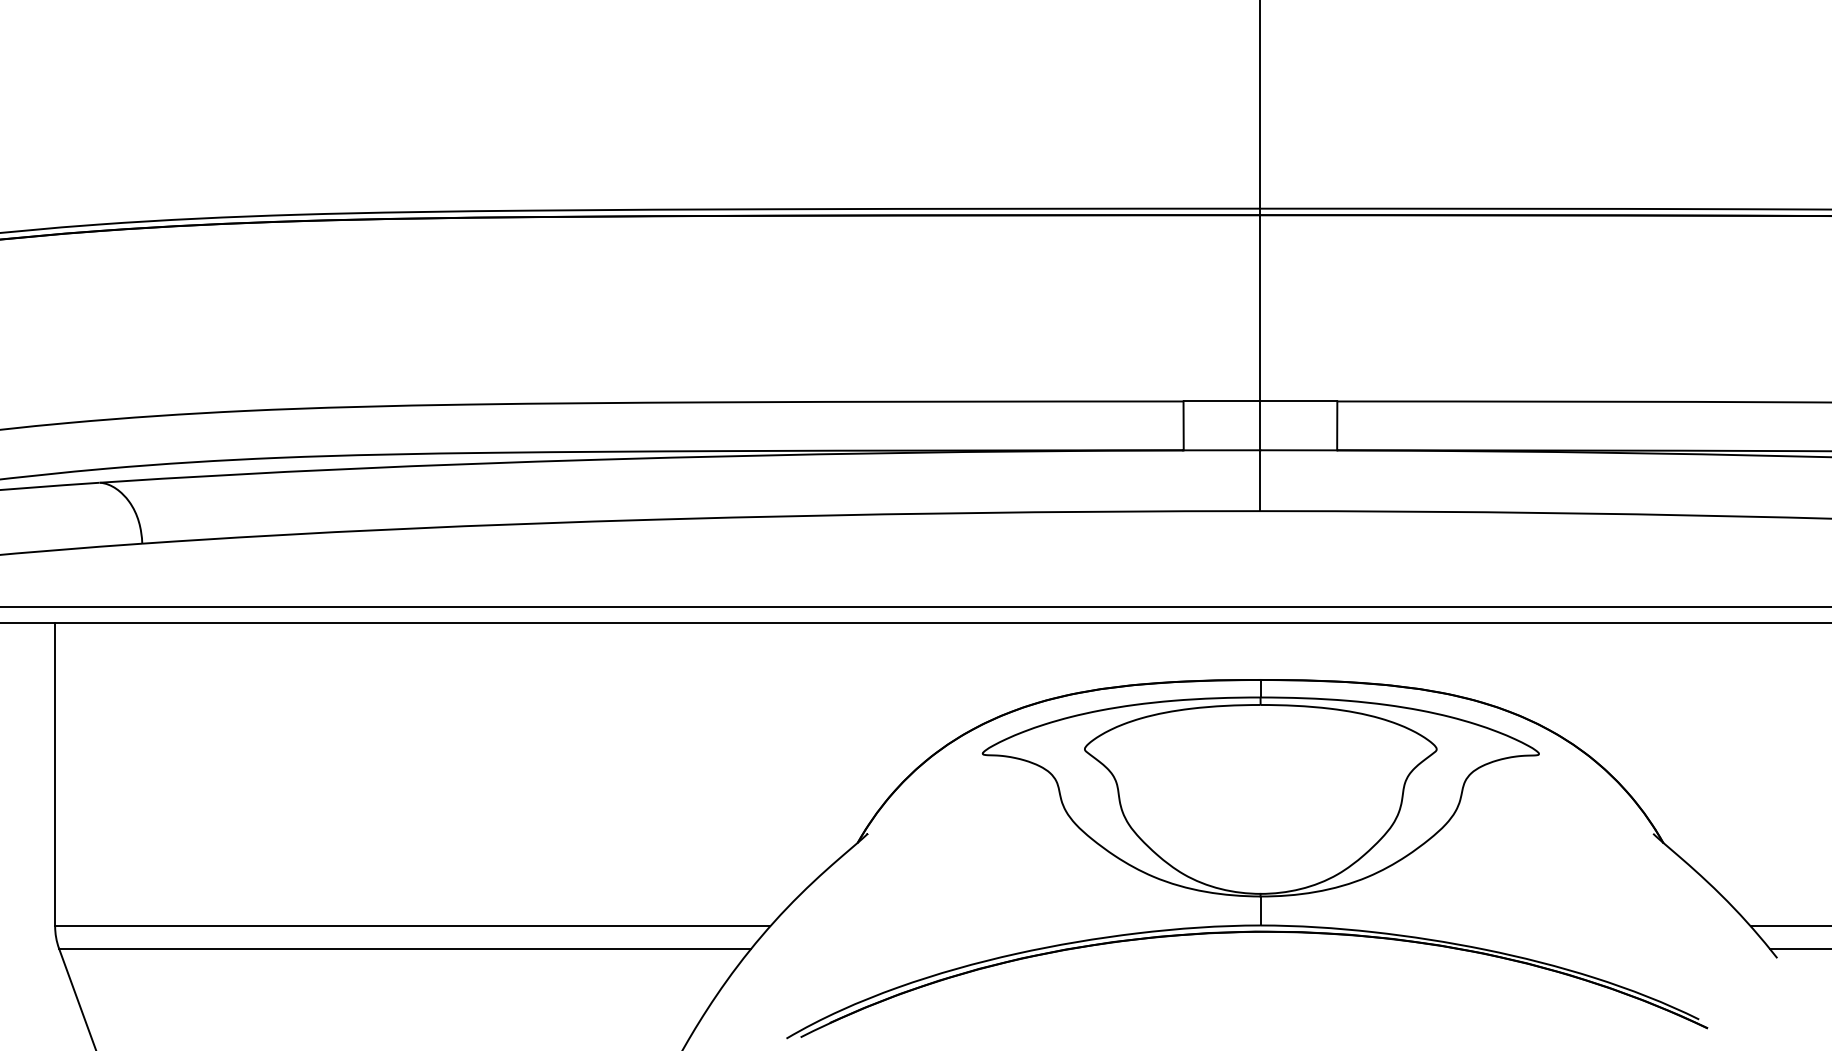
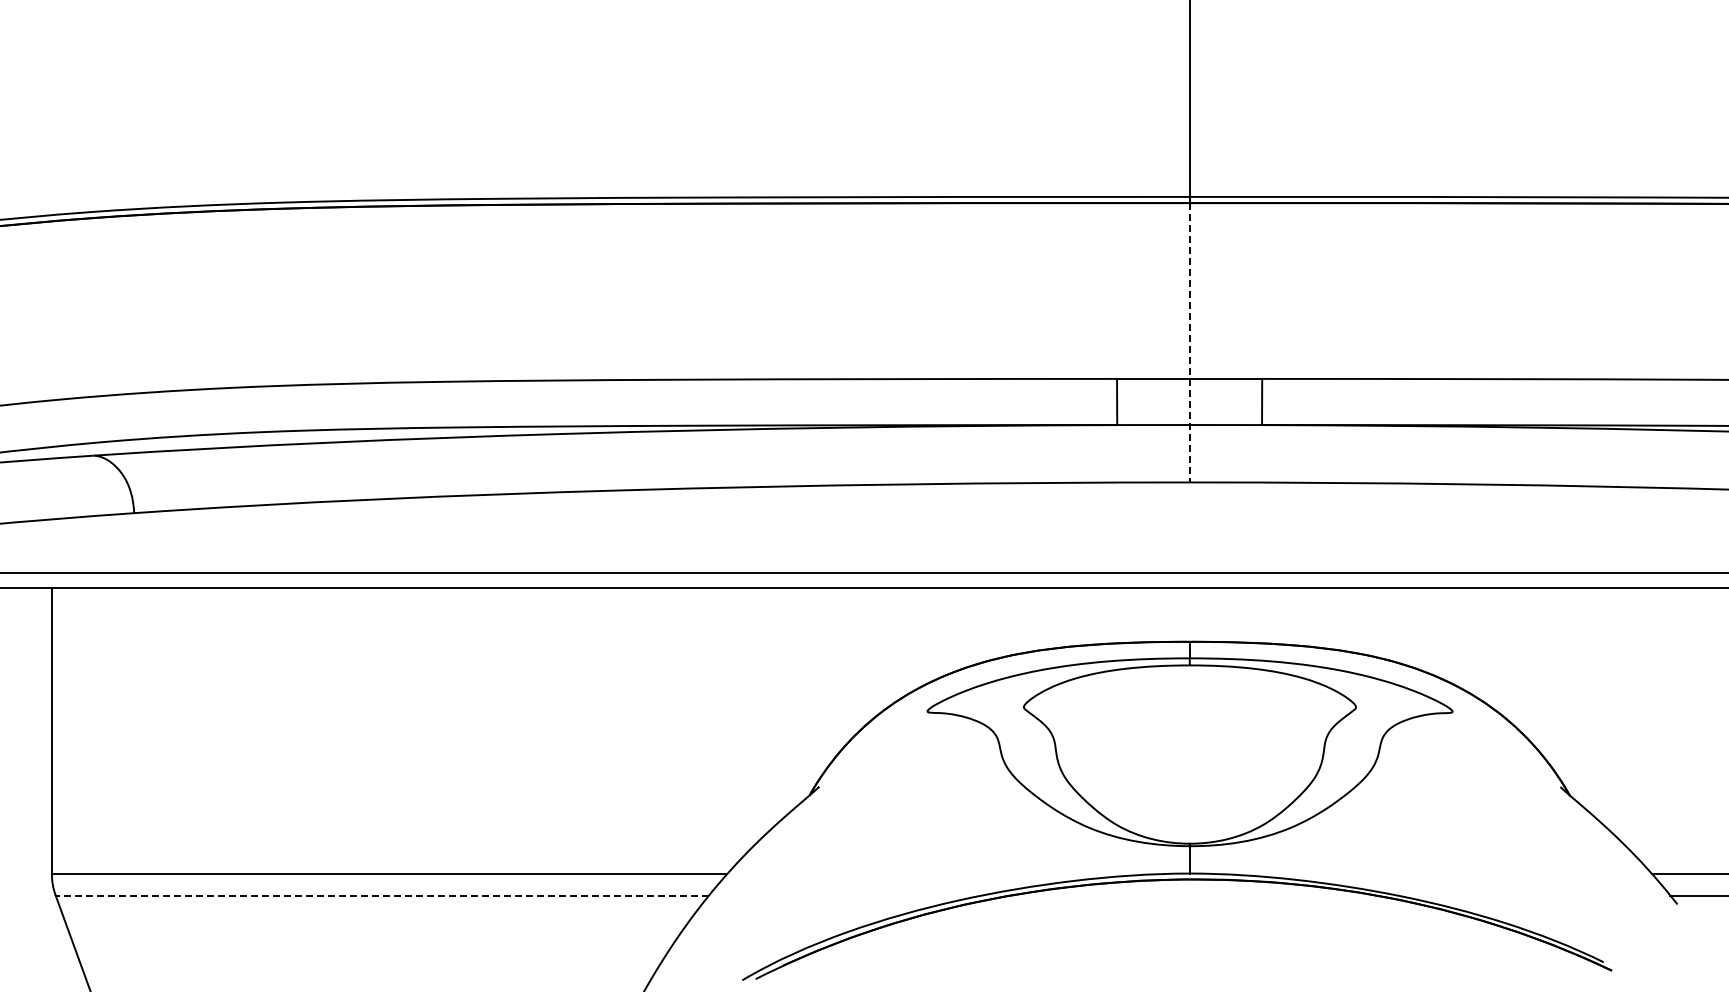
line: (1260, 362) -> (1189, 342), solid -> dashed
line: (405, 948) -> (382, 895), solid -> dashed

